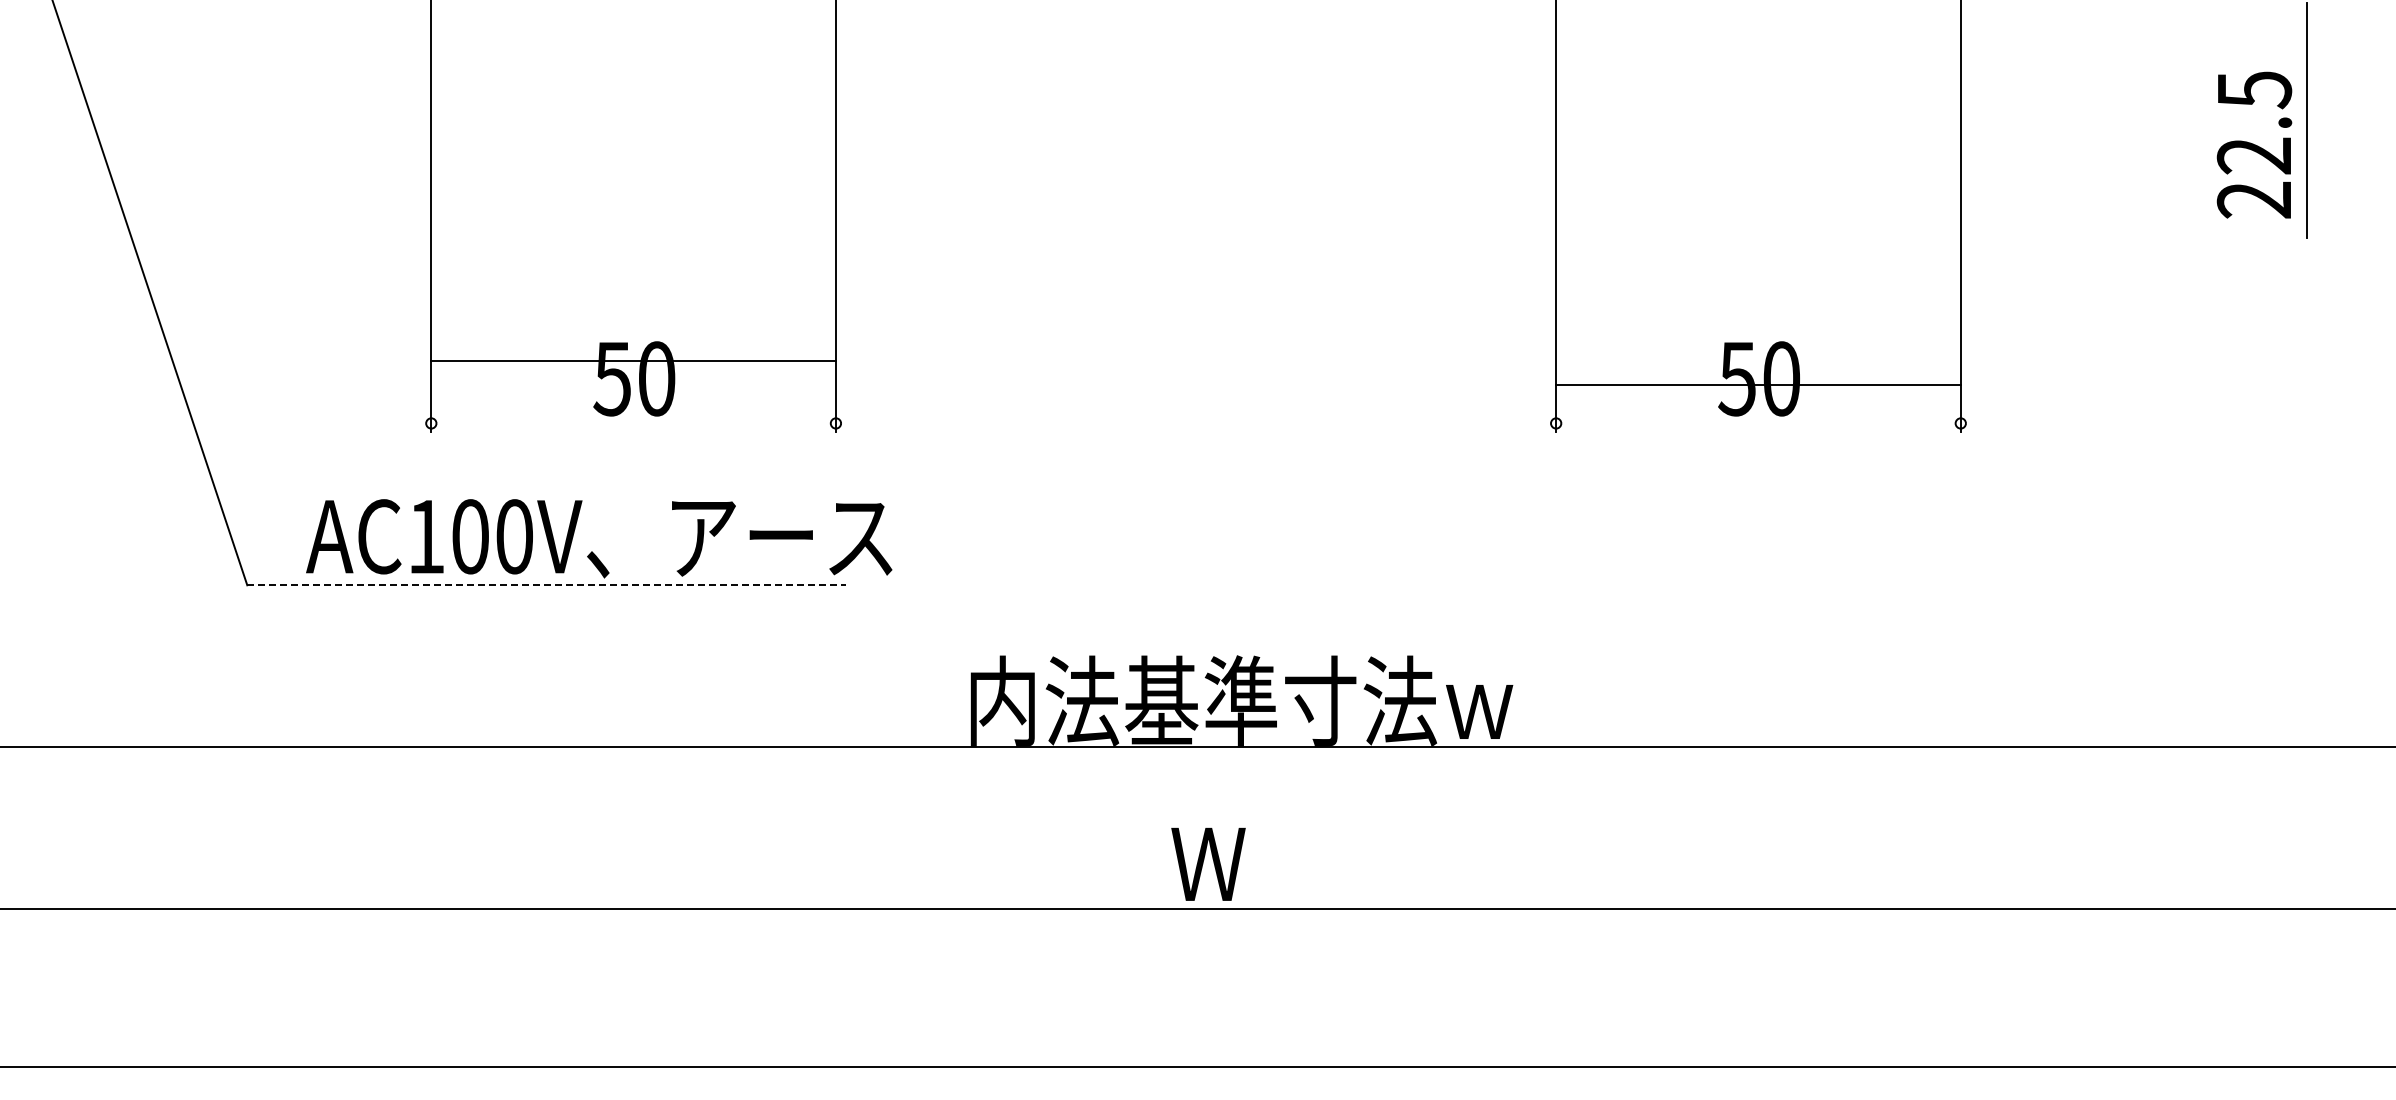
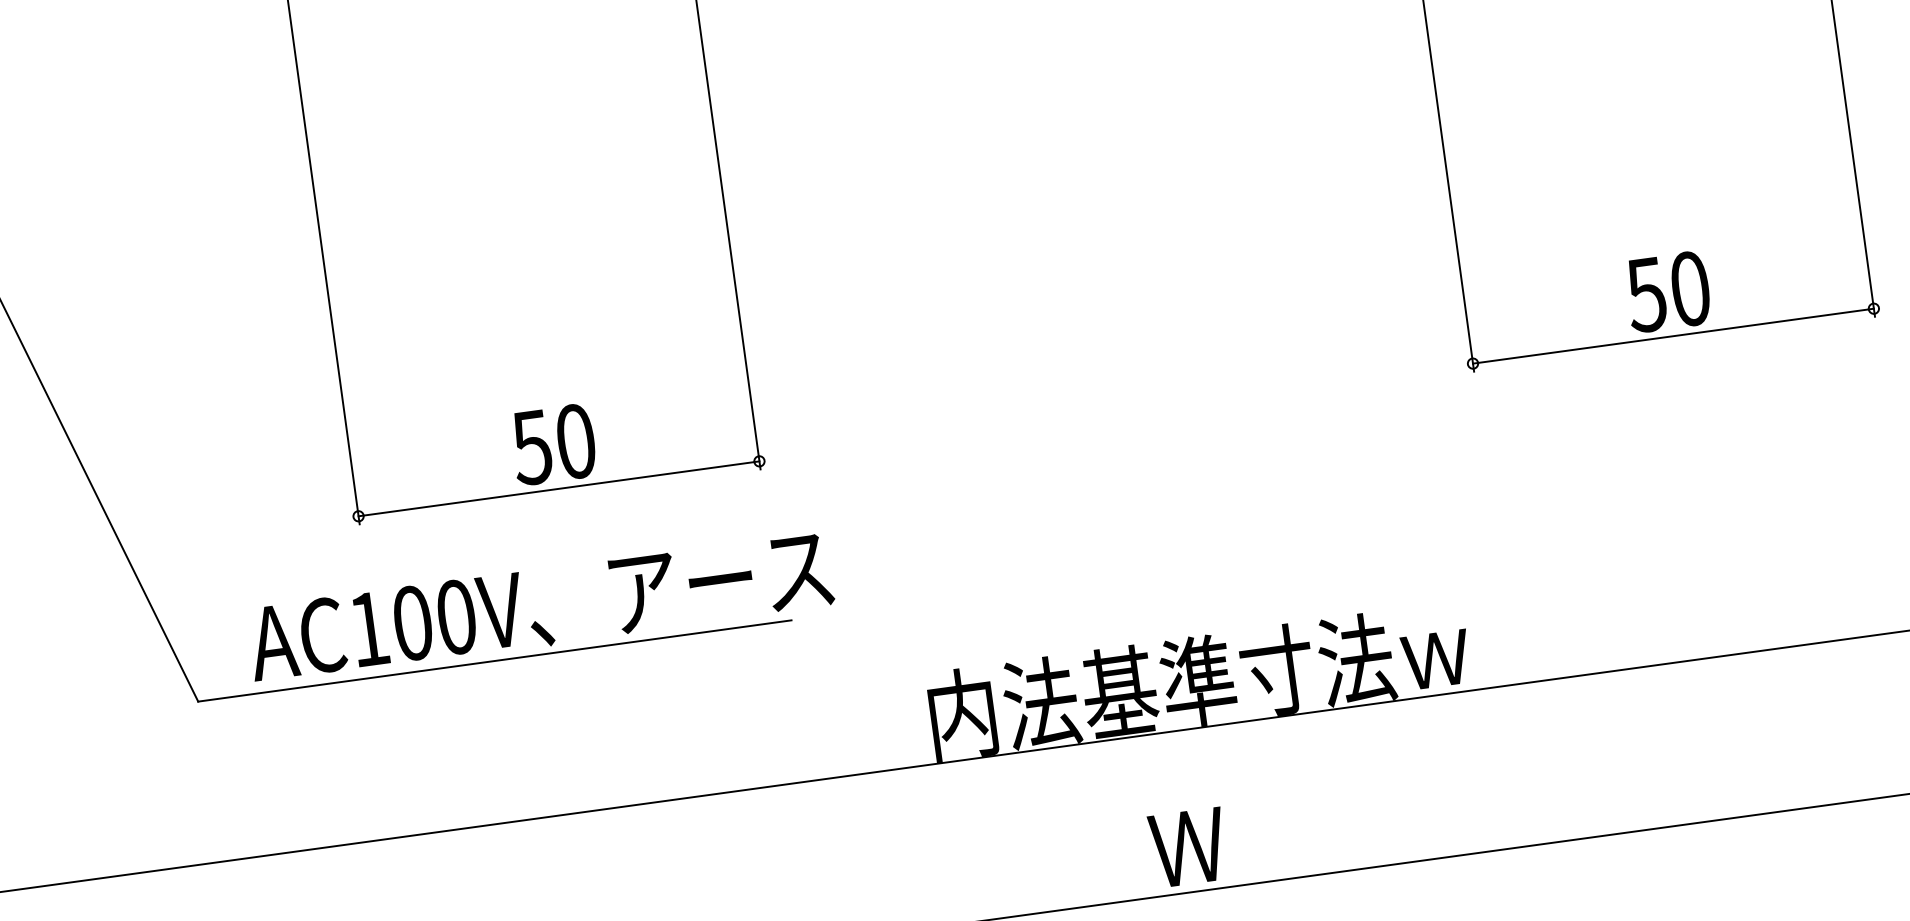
line: (633, 361) -> (558, 488), moved
line: (1758, 385) -> (1673, 336), moved
line: (547, 585) -> (495, 661), dashed -> solid

